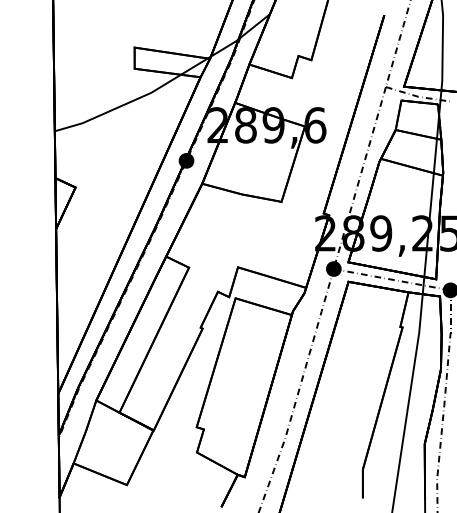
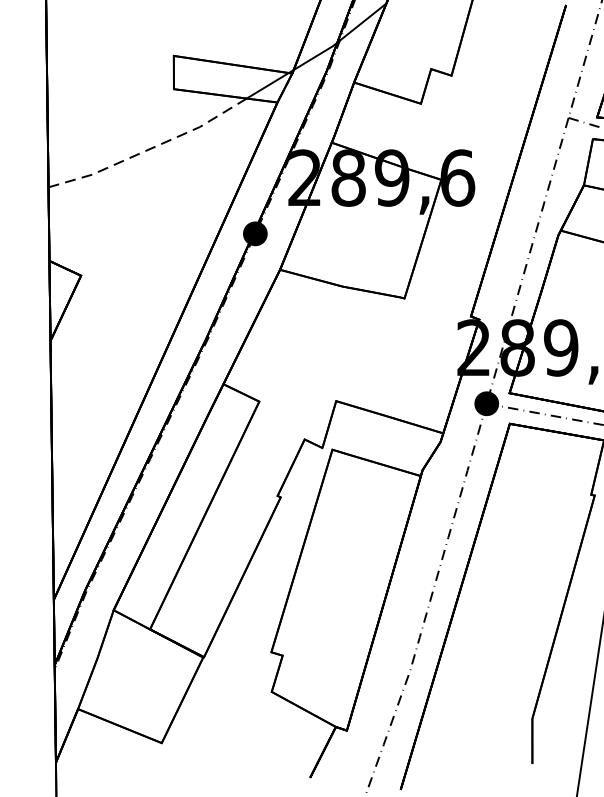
line: (119, 106) -> (150, 148), solid -> dashed

